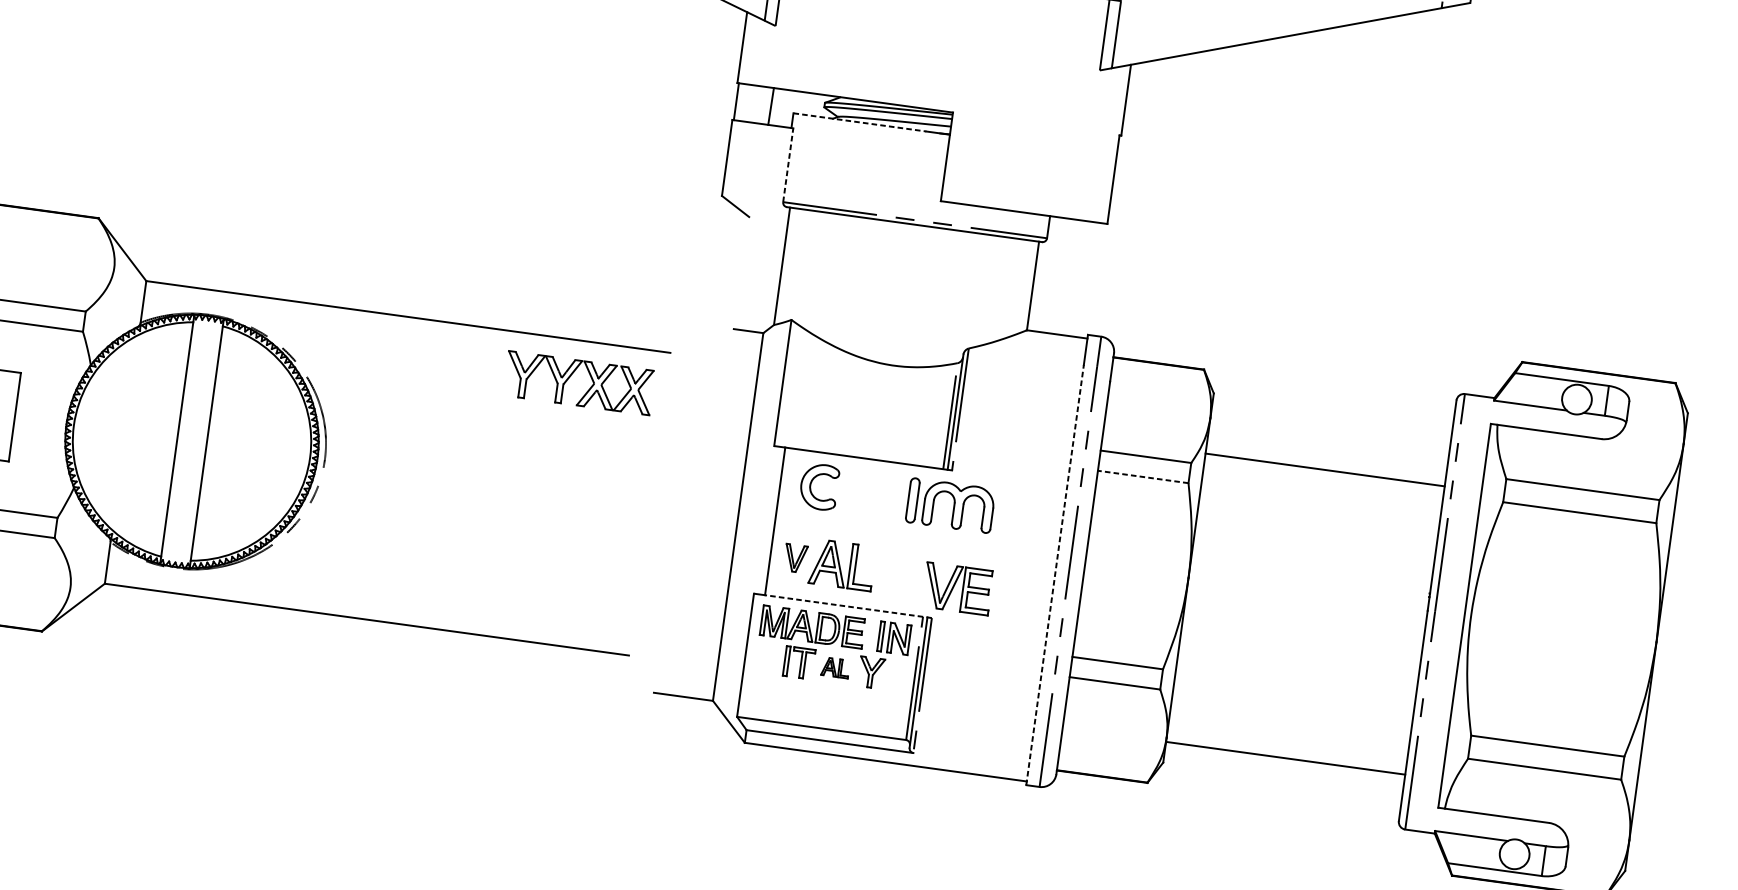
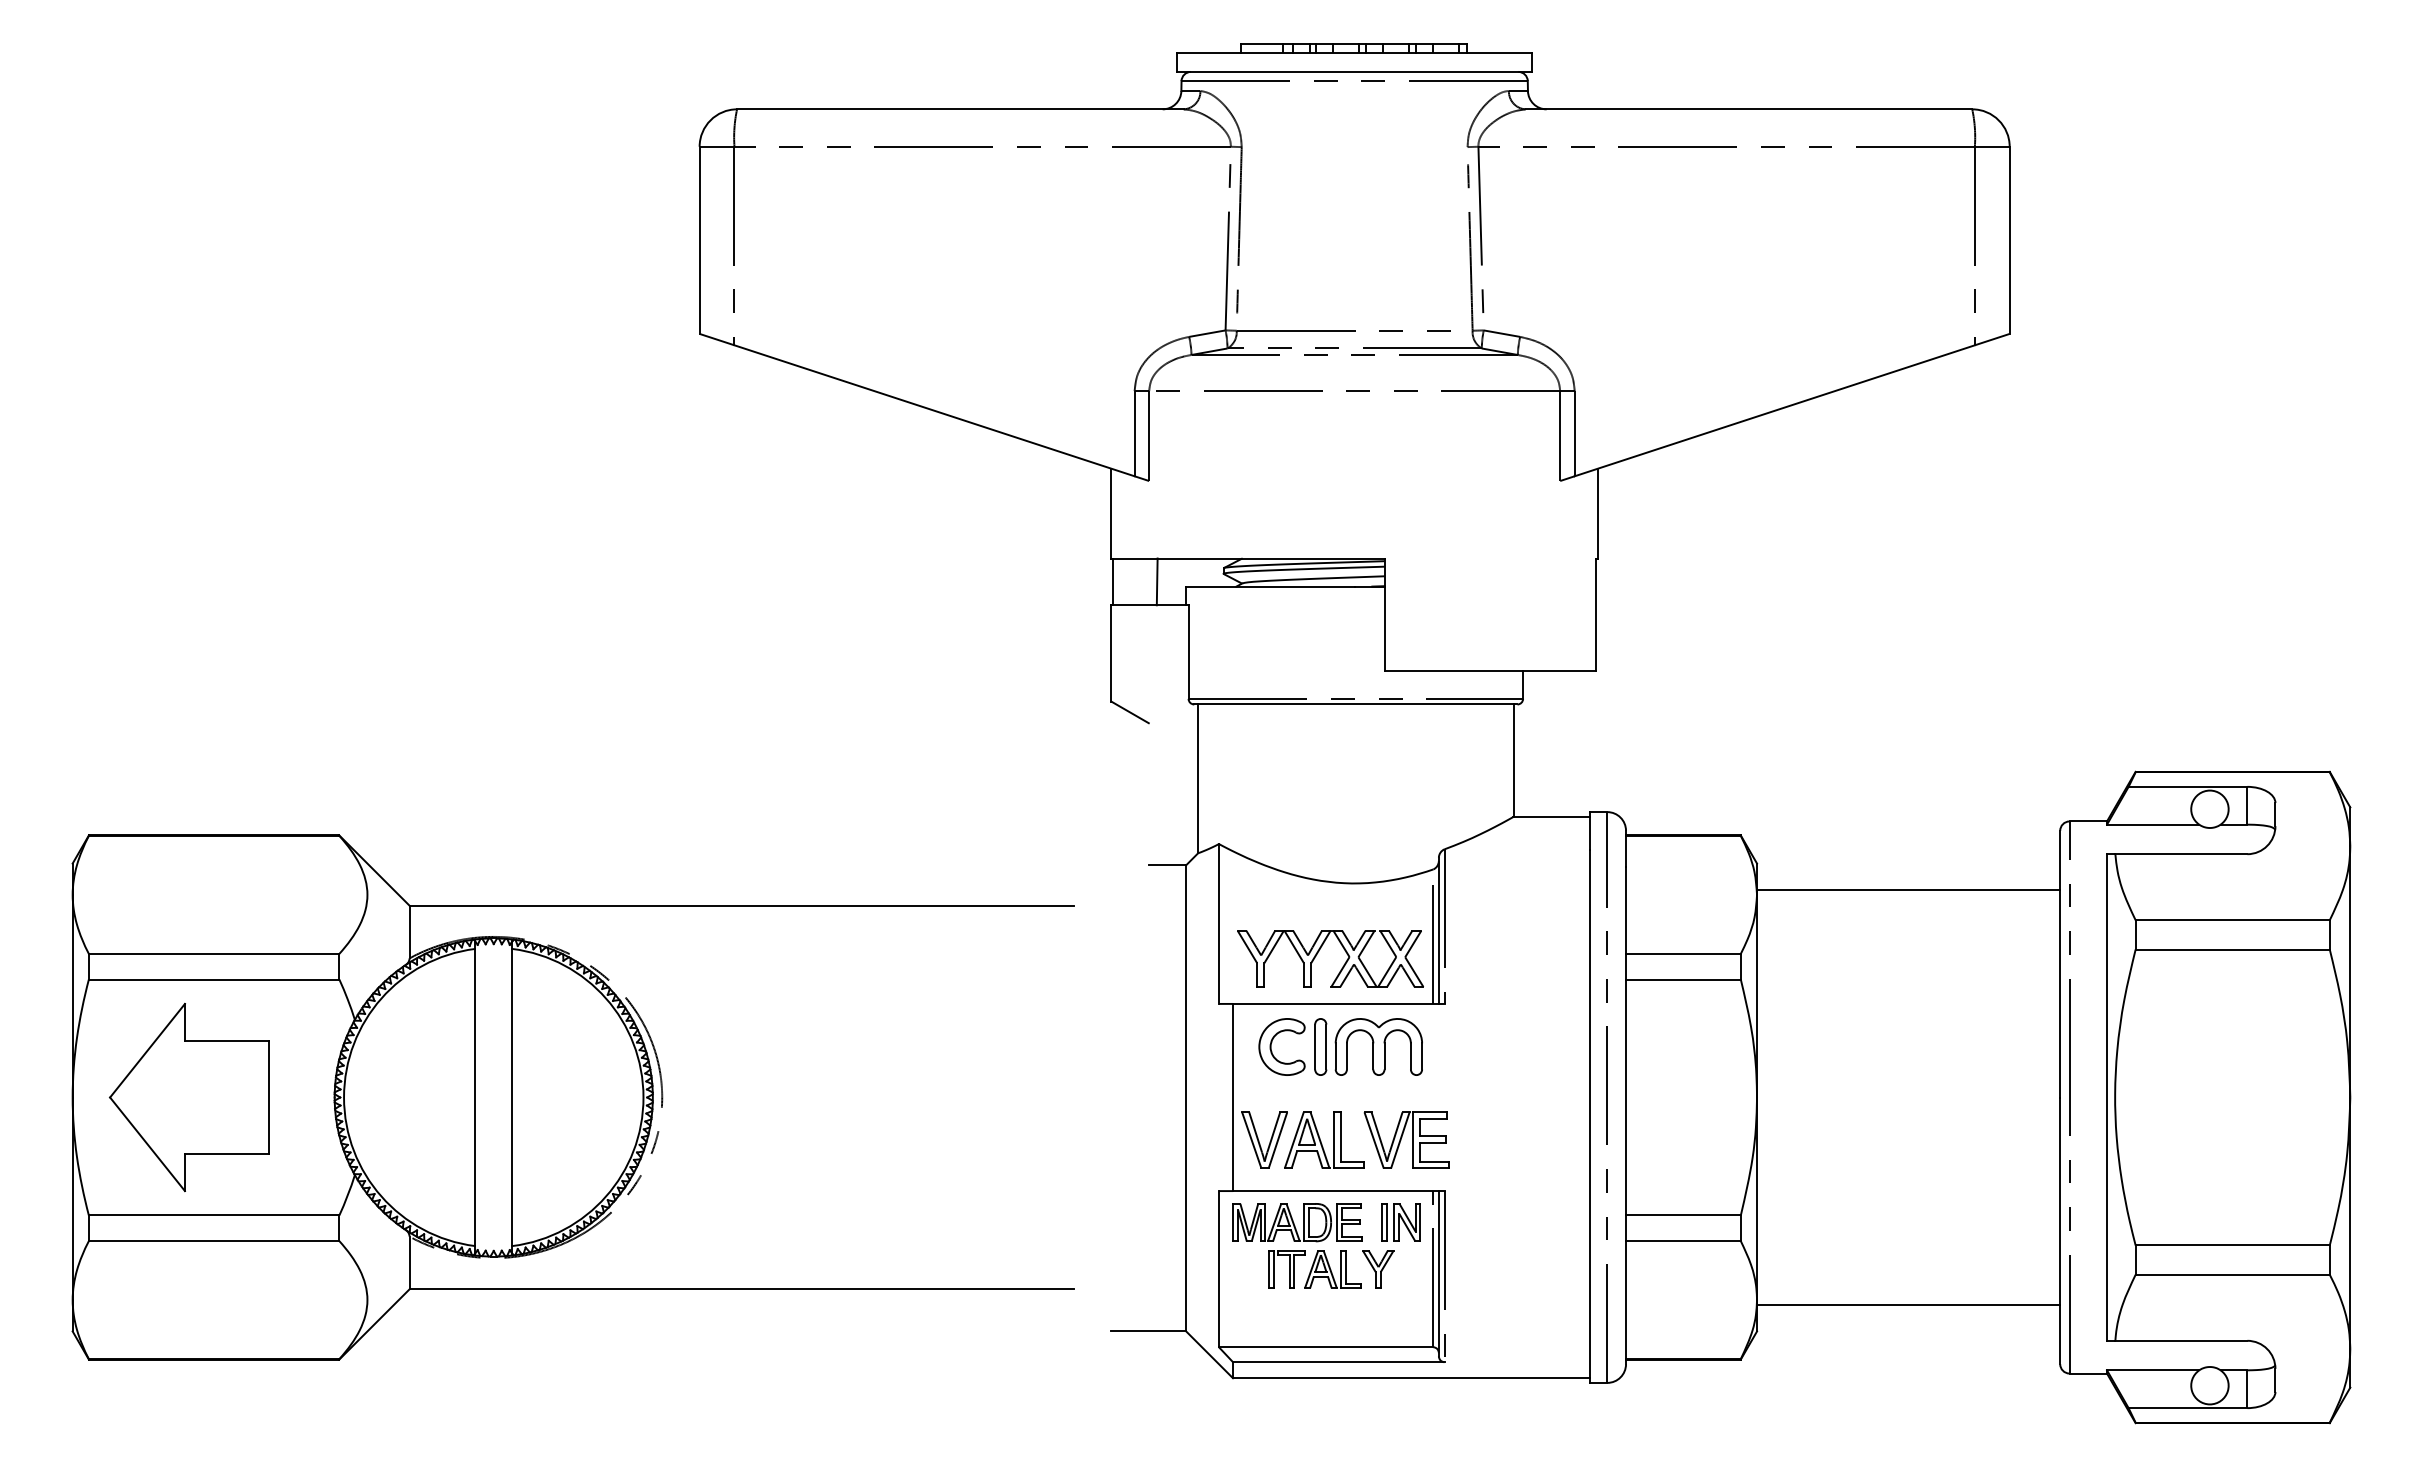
line: (859, 122) -> (1270, 586), dashed -> solid
line: (788, 165) -> (1188, 652), dashed -> solid
part: (570, 377) -> (1318, 953), moved
line: (1325, 469) -> (1908, 889), moved
line: (1142, 476) -> (1682, 979), dashed -> solid
part: (950, 505) -> (1368, 1046), moved
part: (795, 557) -> (1264, 1139), size x1.67
line: (1055, 575) -> (1590, 1116), dashed -> solid
part: (957, 588) -> (1406, 1139), moved
line: (848, 606) -> (1338, 1191), dashed -> solid
part: (835, 667) -> (1332, 1269), size x1.67

